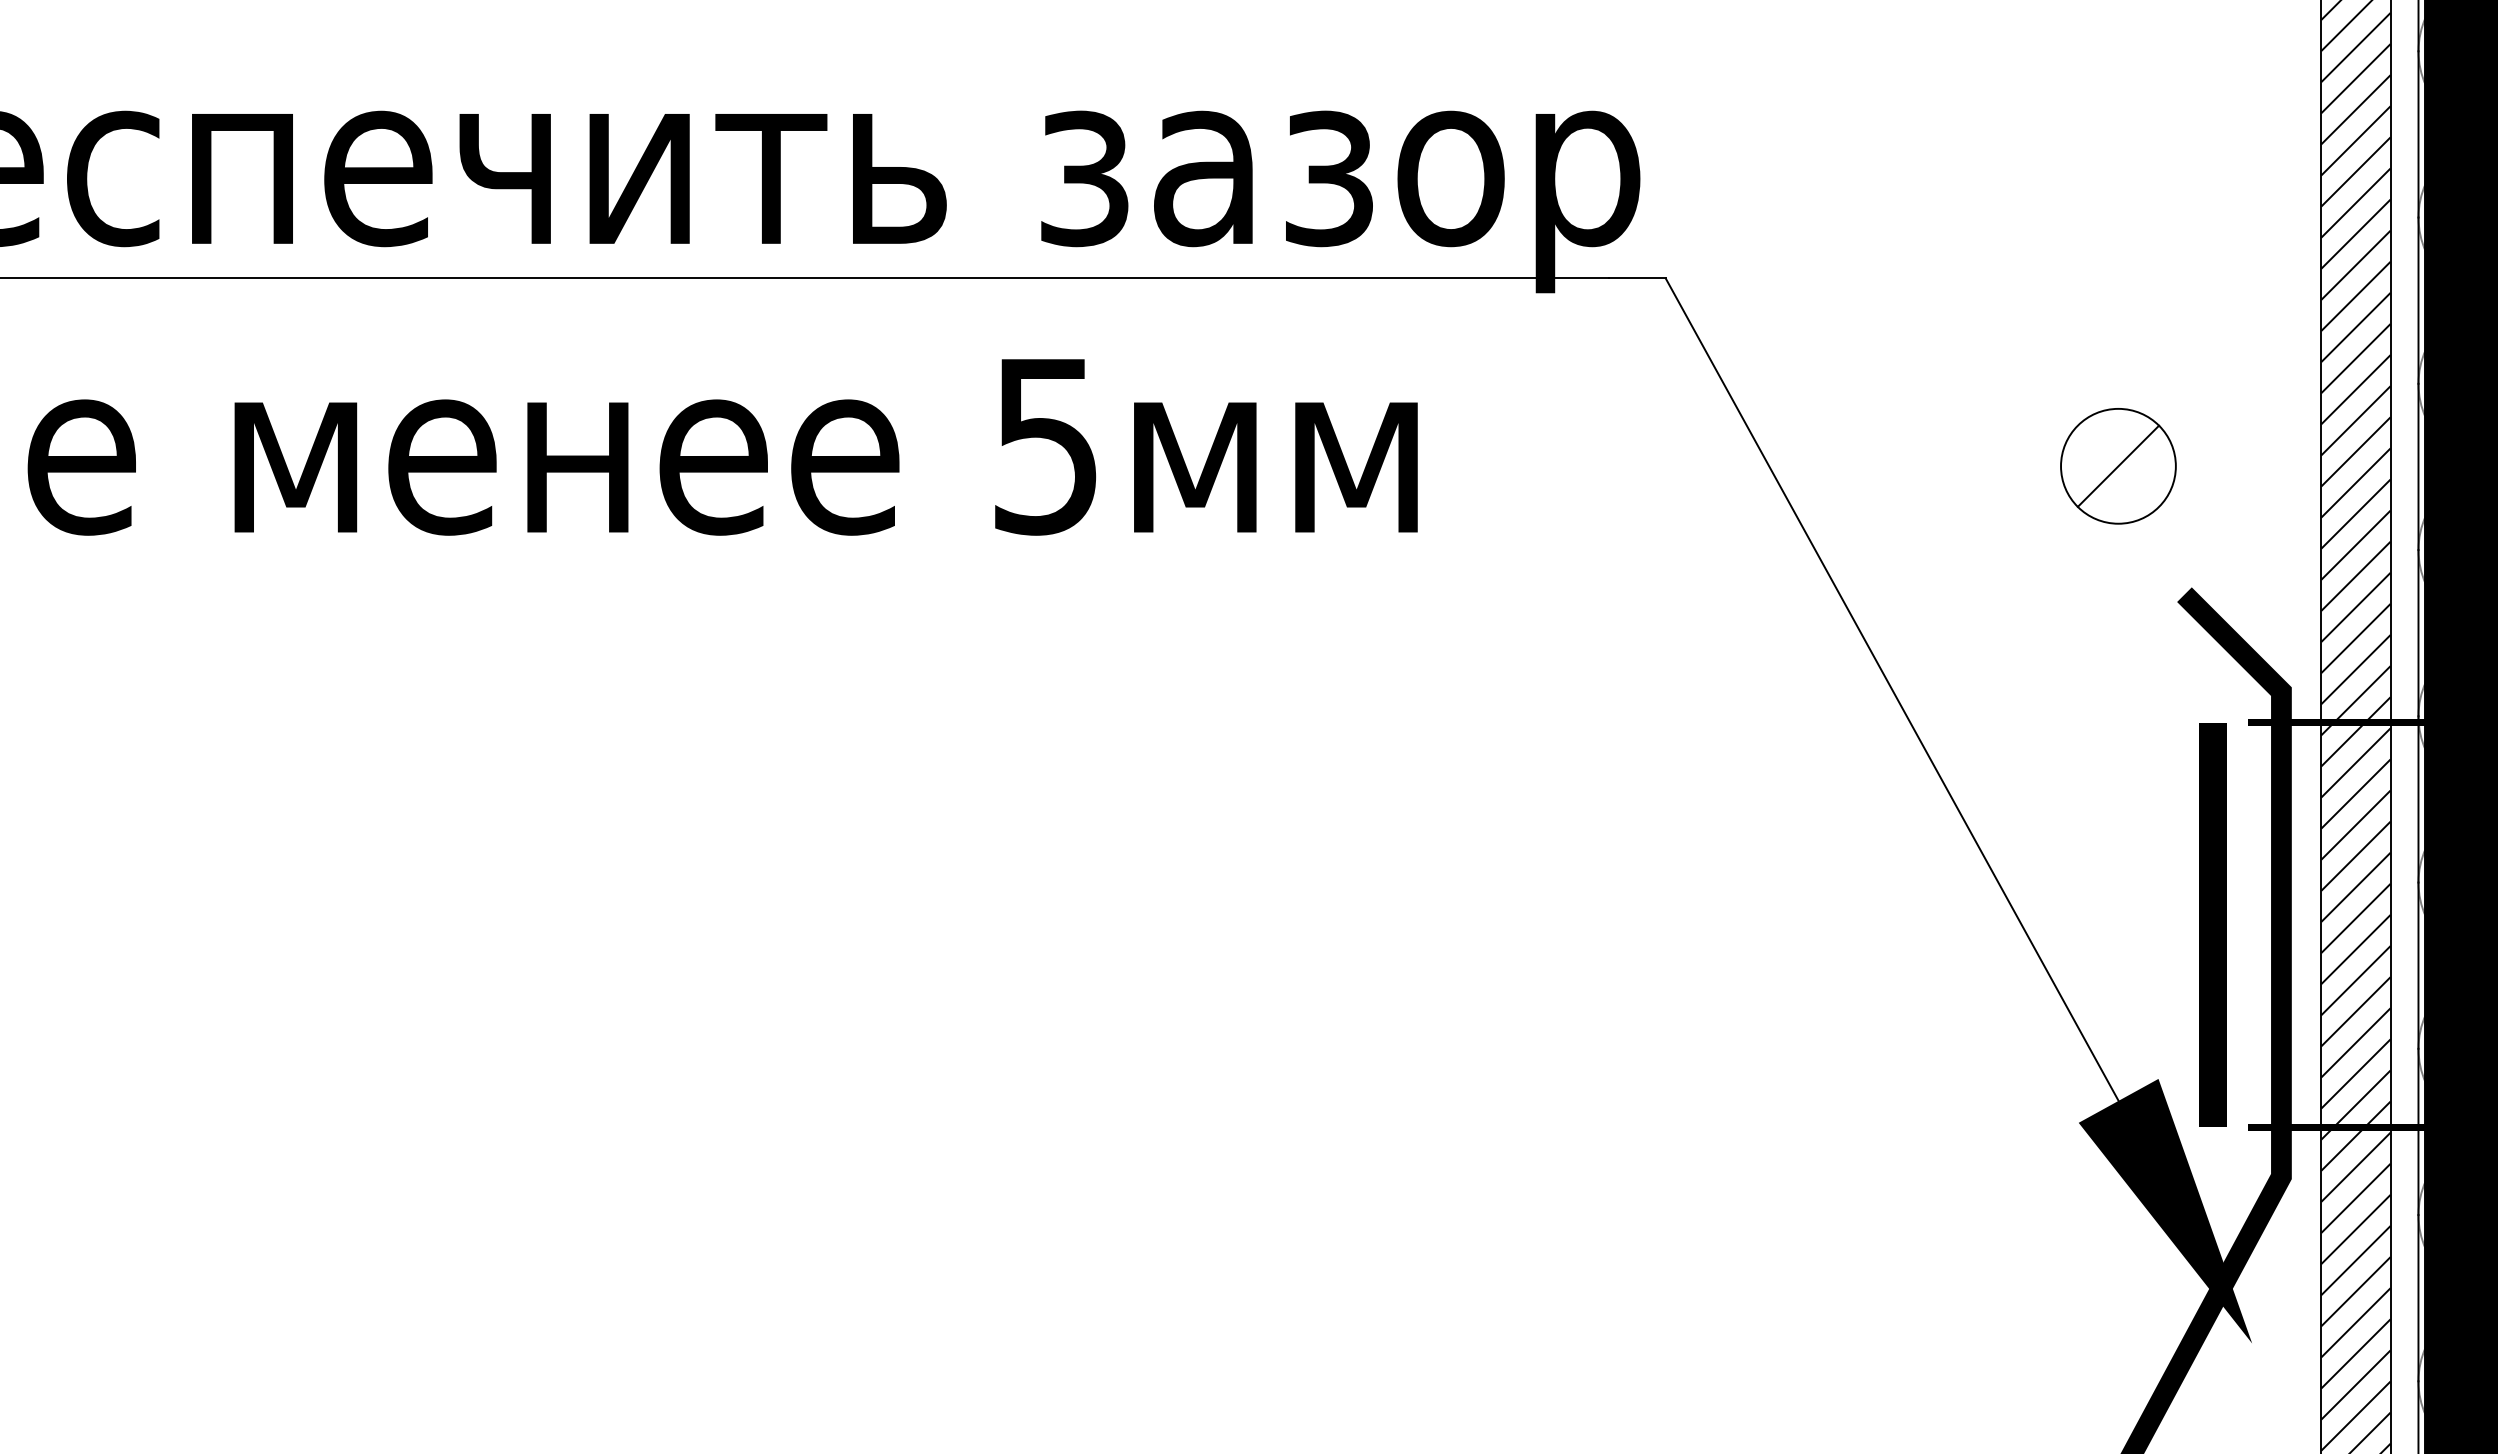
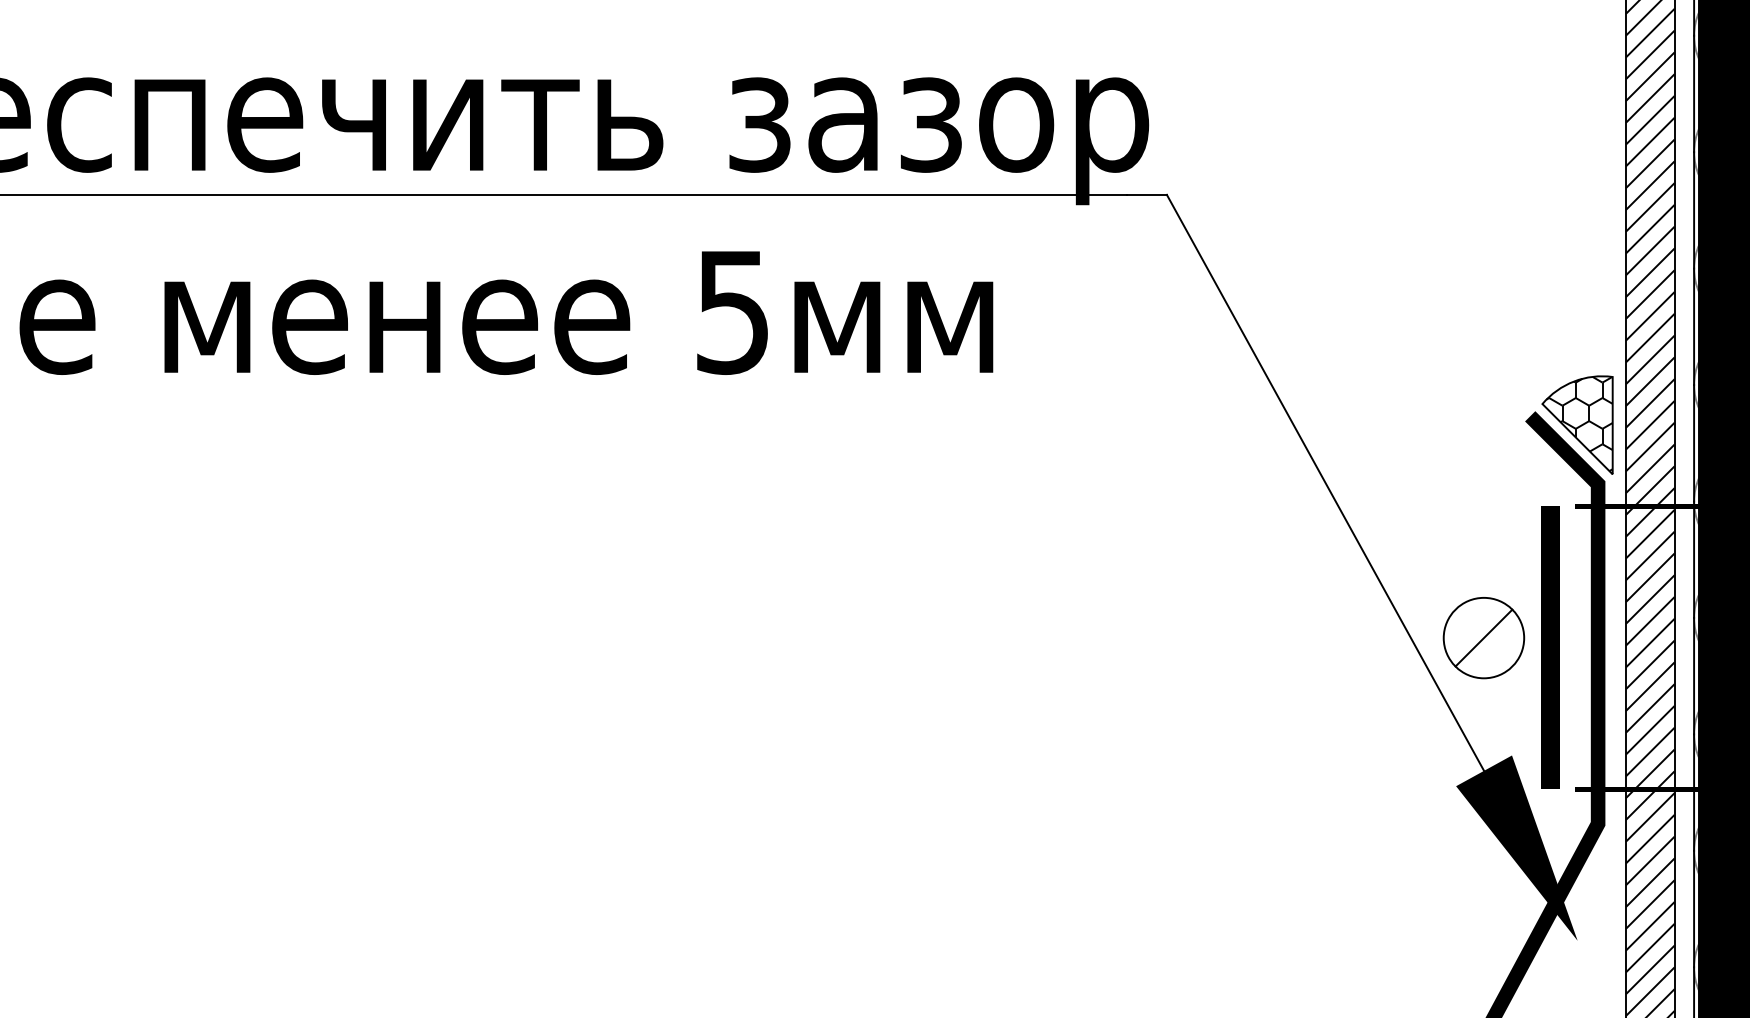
part: (2118, 466) -> (1483, 638), moved
part: (2252, 606) -> (1577, 424), added

